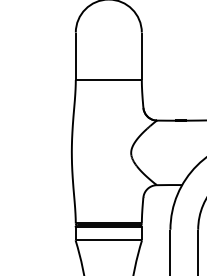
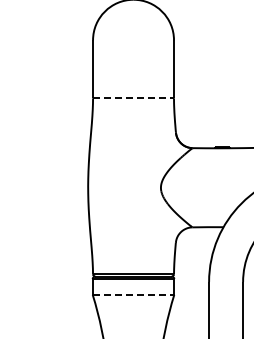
line: (109, 80) -> (134, 98), solid -> dashed
line: (108, 239) -> (133, 294), solid -> dashed

